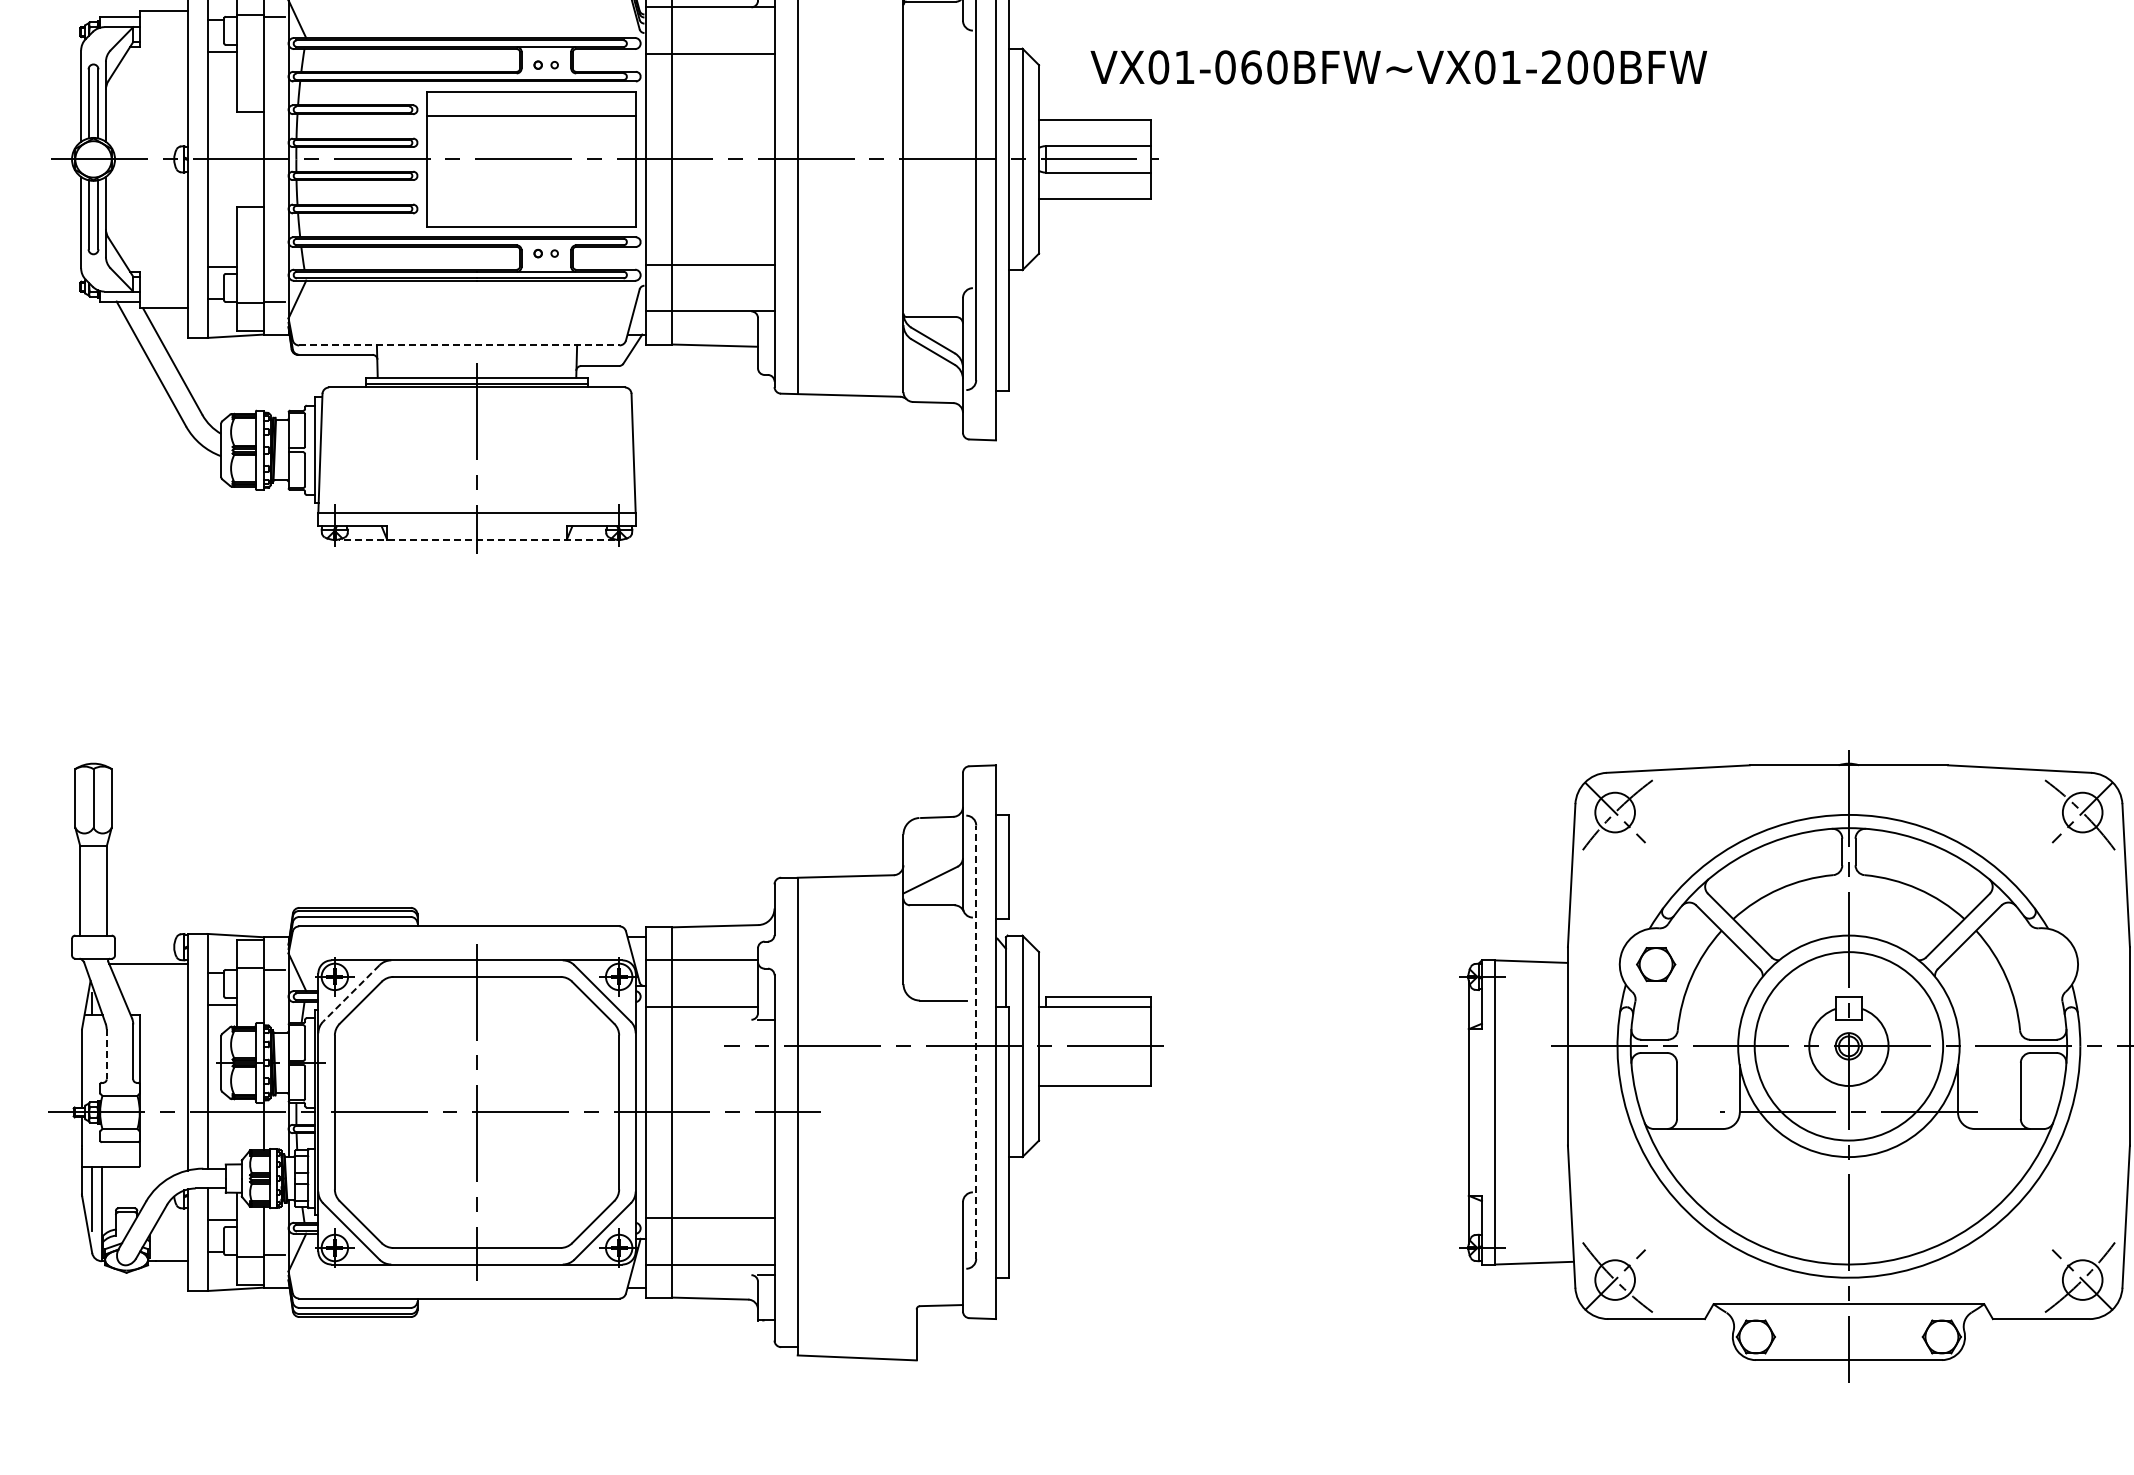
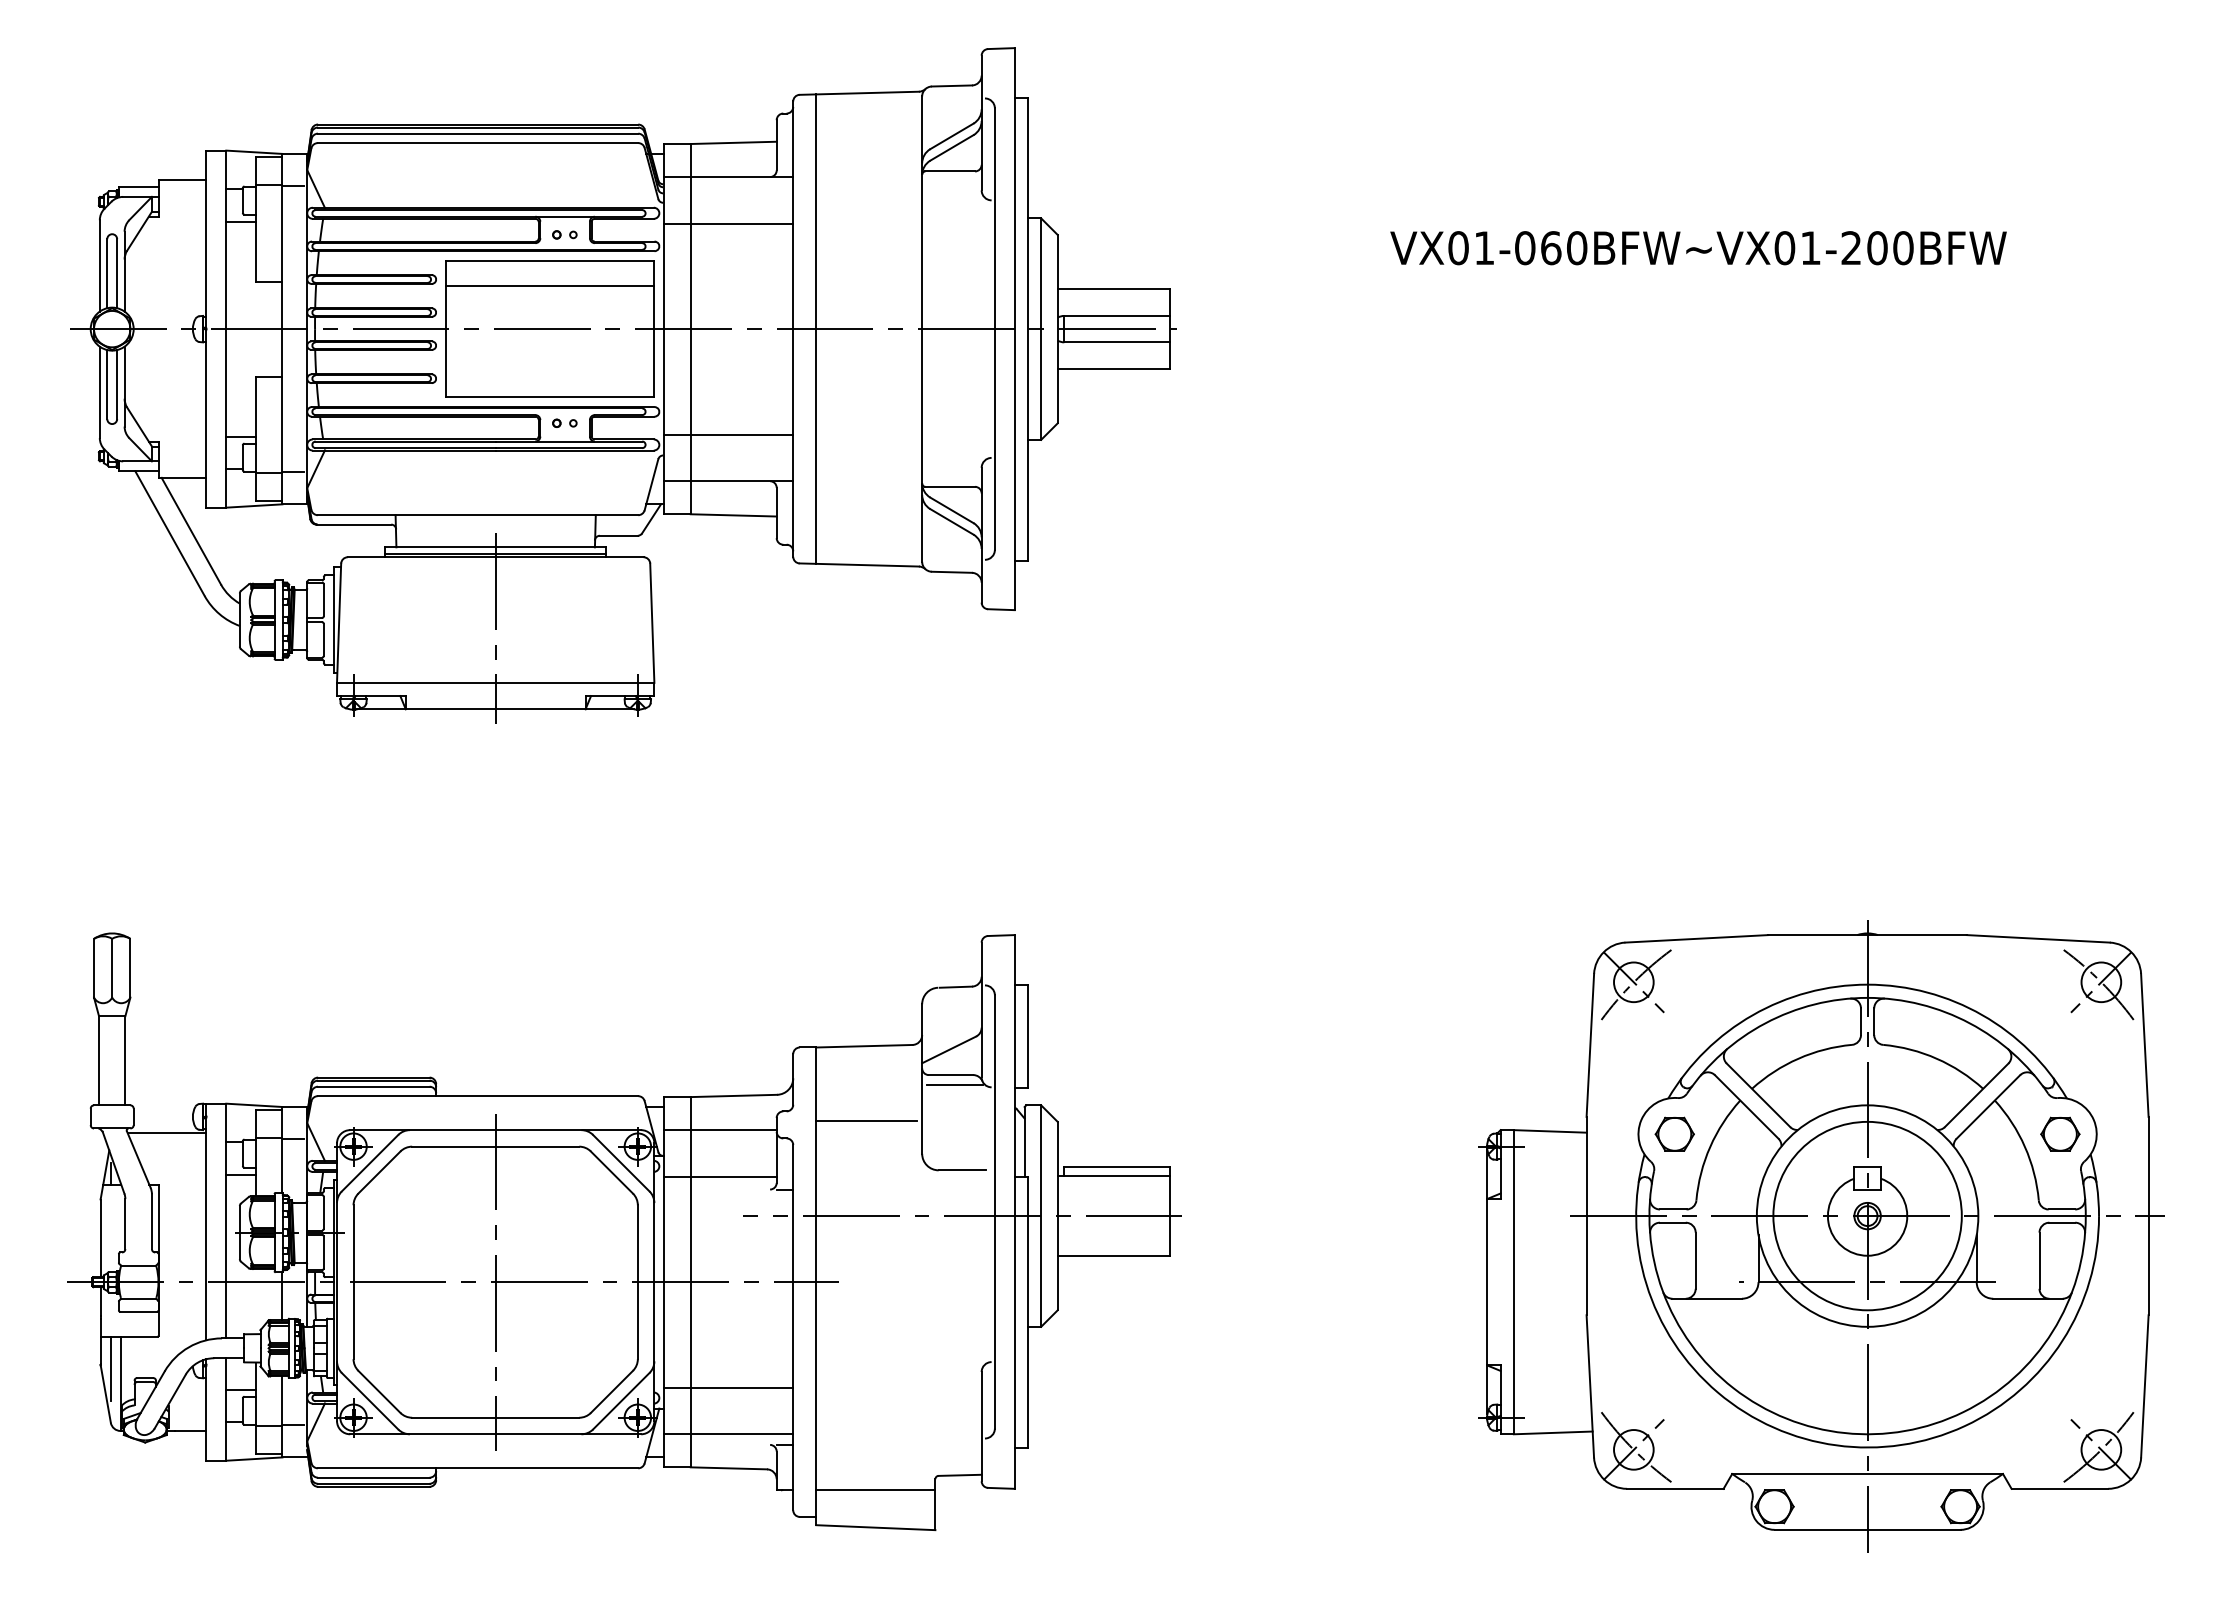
text: (1398, 67) -> (1698, 248), moved
line: (459, 345) -> (478, 515), dashed -> solid
line: (476, 539) -> (495, 709), dashed -> solid
line: (935, 914) -> (954, 1084), added
line: (847, 950) -> (866, 1120), added
part: (2041, 963) -> (2060, 1133), added
line: (351, 993) -> (370, 1163), dashed -> solid
line: (975, 1041) -> (994, 1211), dashed -> solid
line: (106, 1054) -> (125, 1224), dashed -> solid
line: (856, 1320) -> (875, 1490), added

